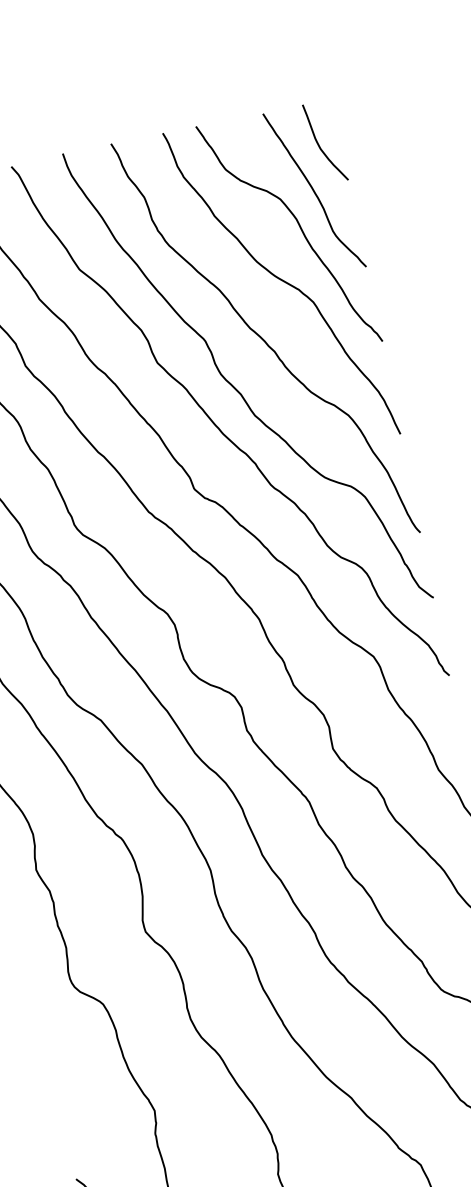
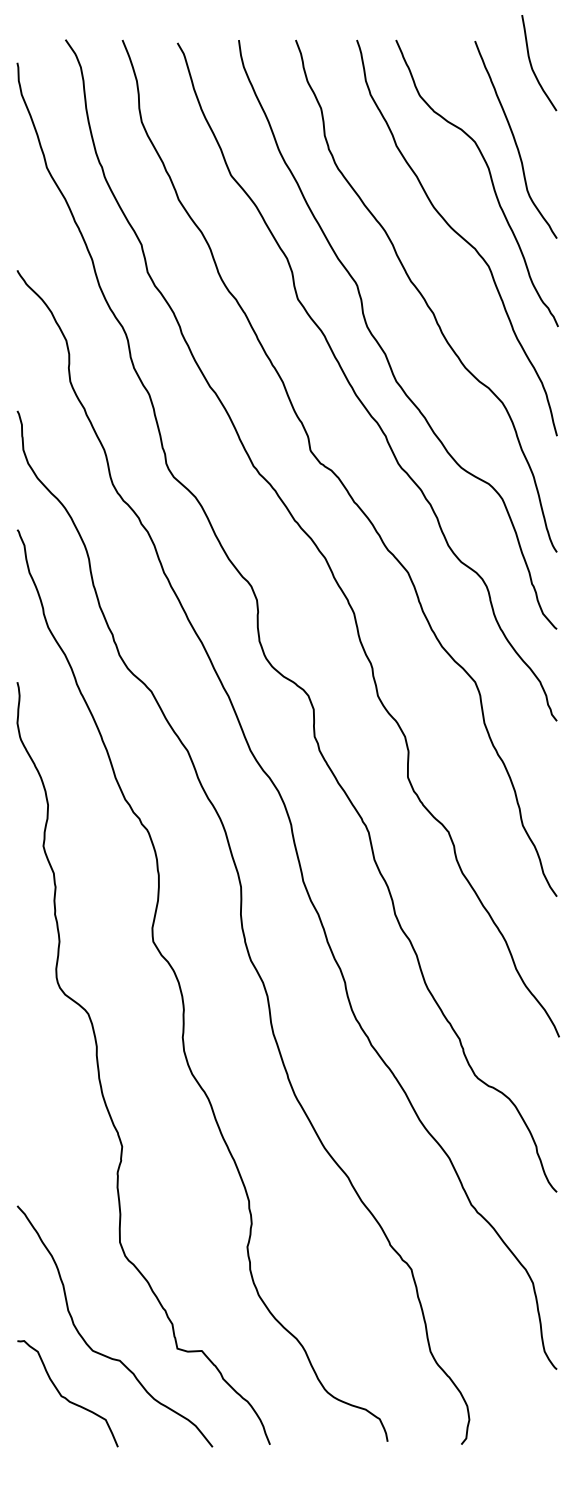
curve: (320, 145) -> (532, 65), moved

